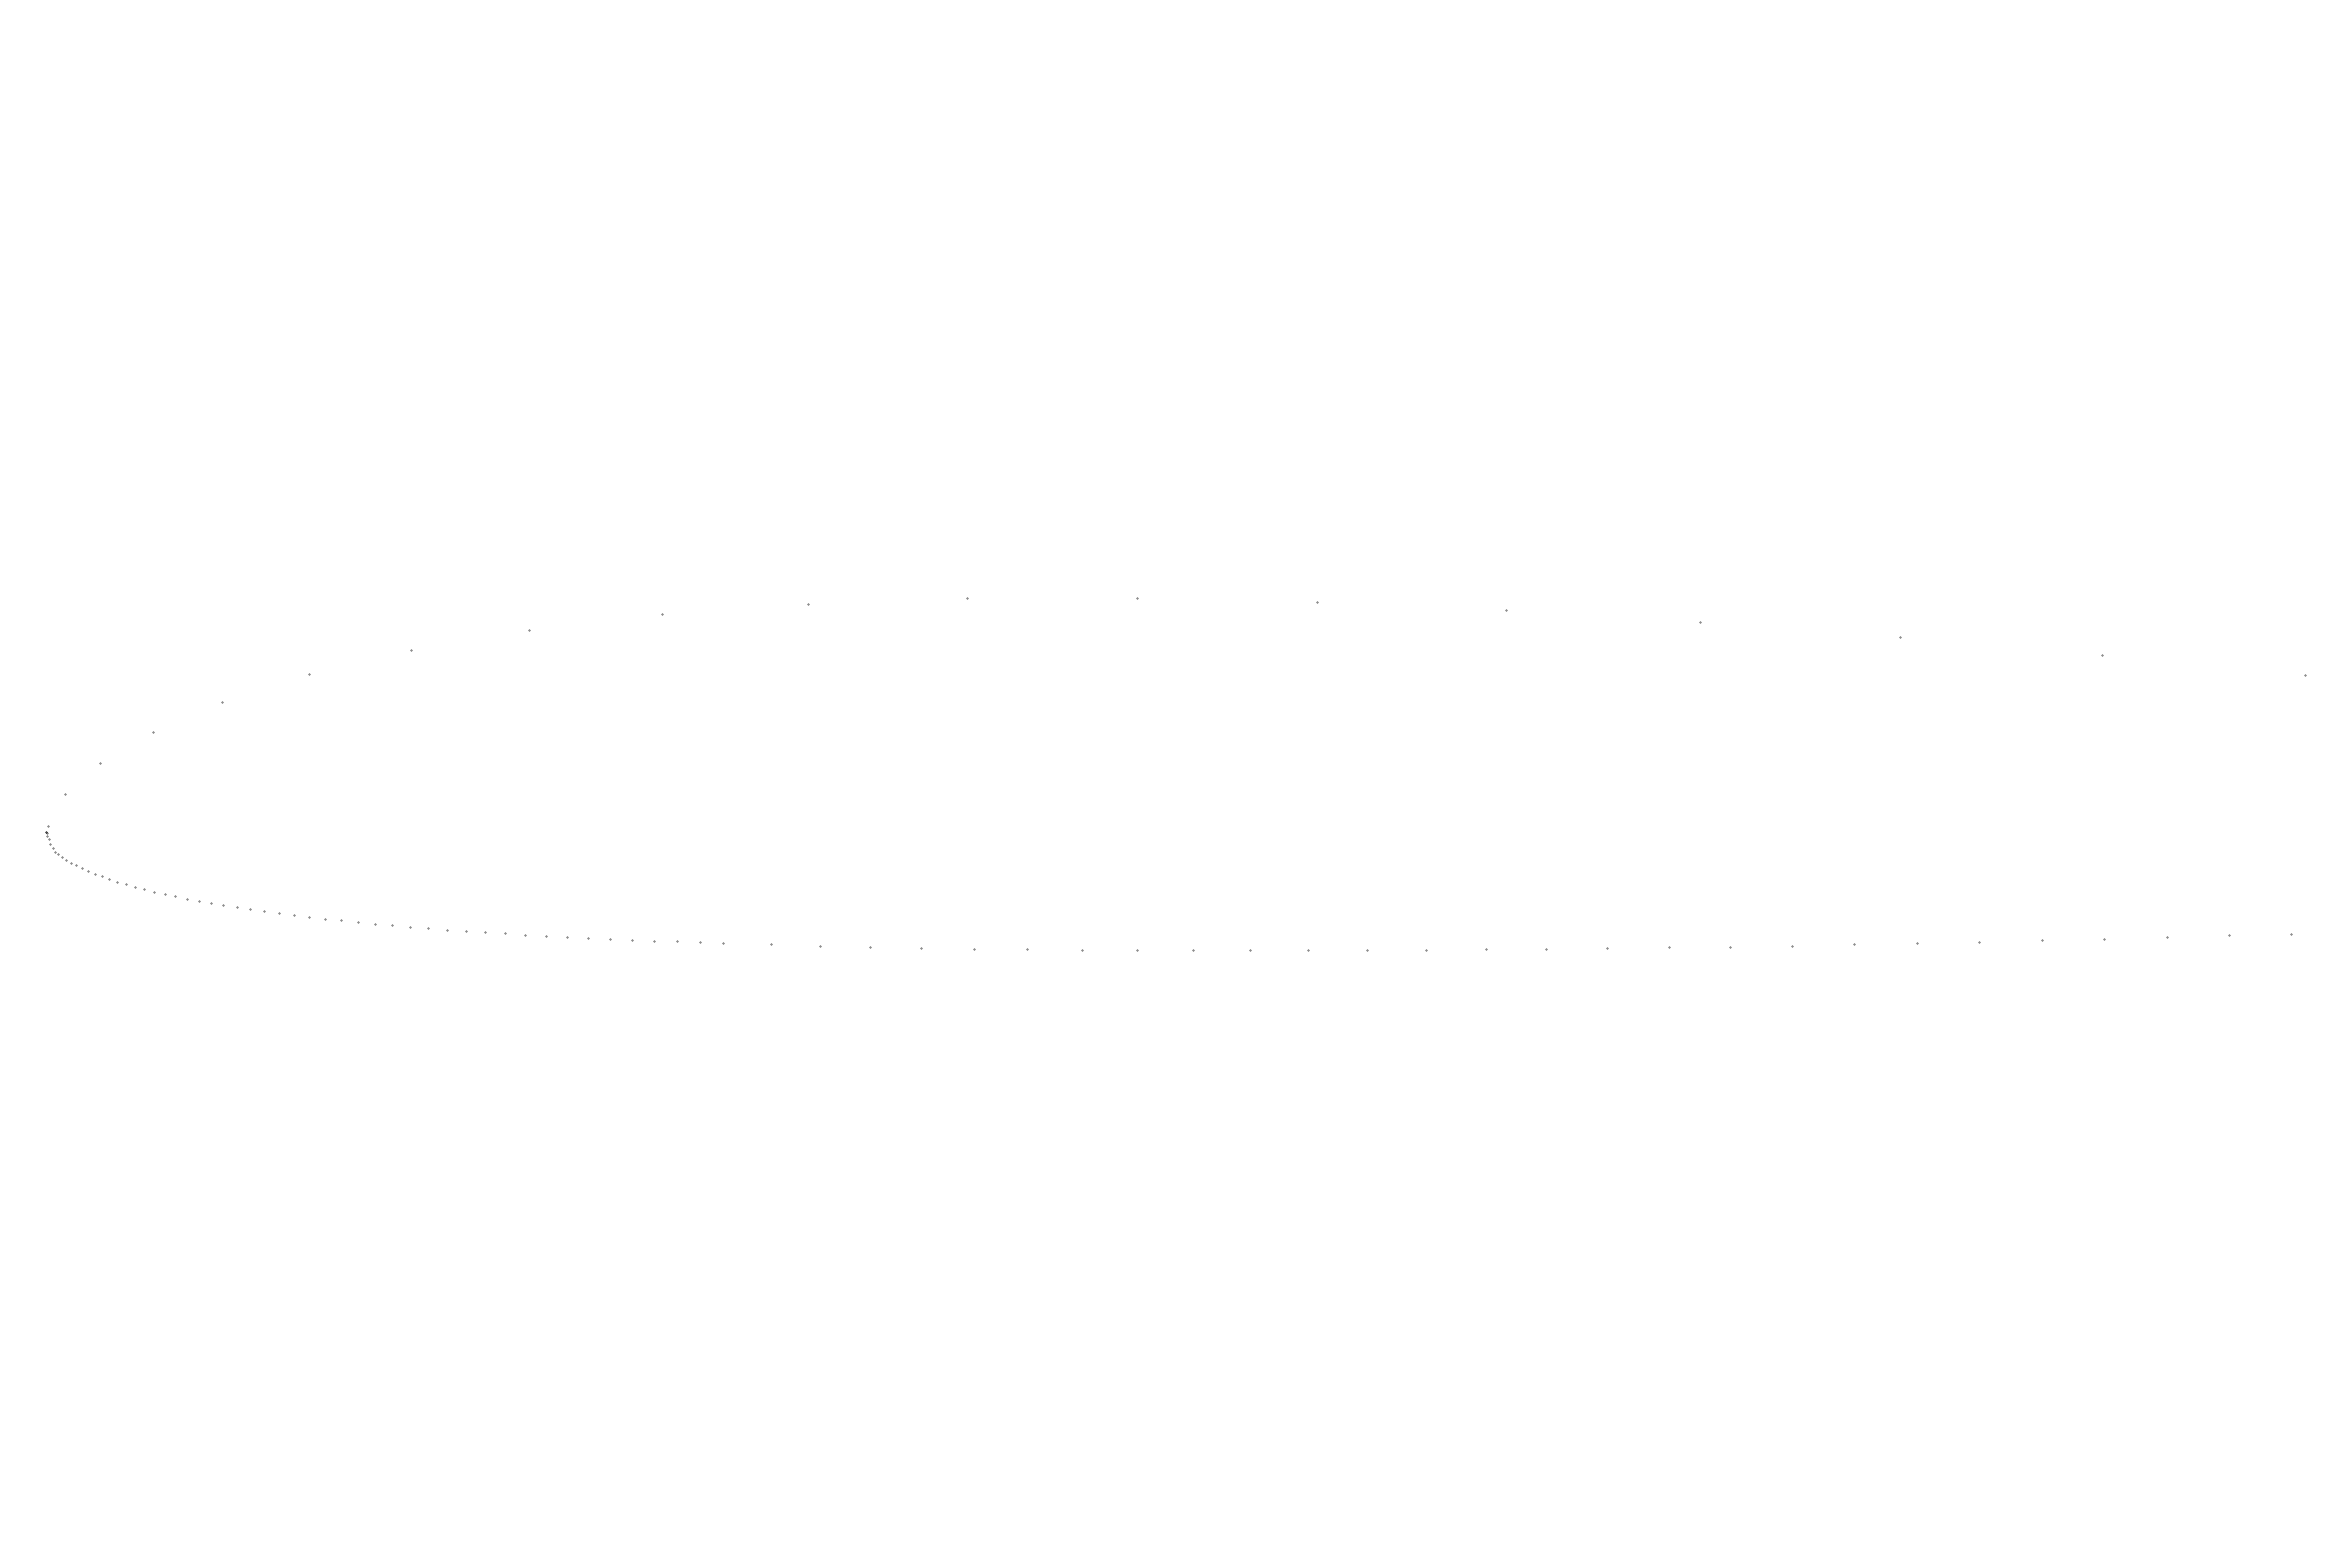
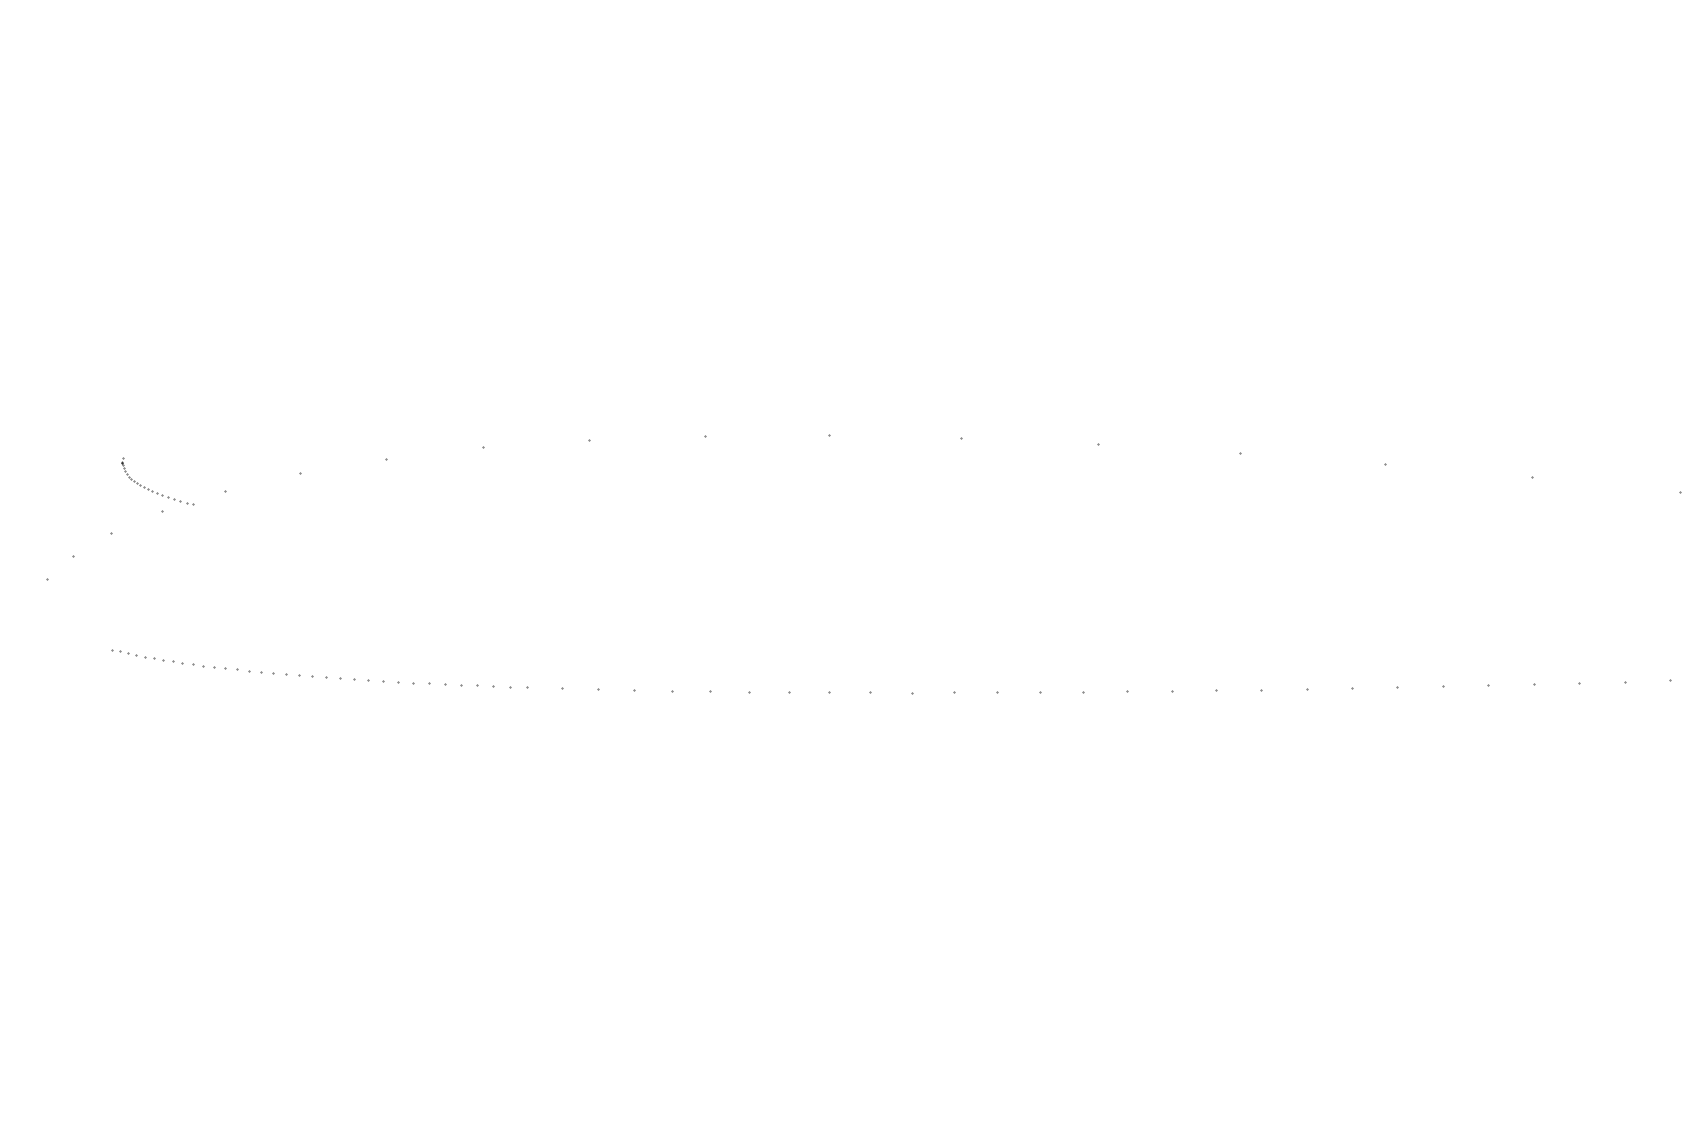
part: (88, 870) -> (152, 490), moved

